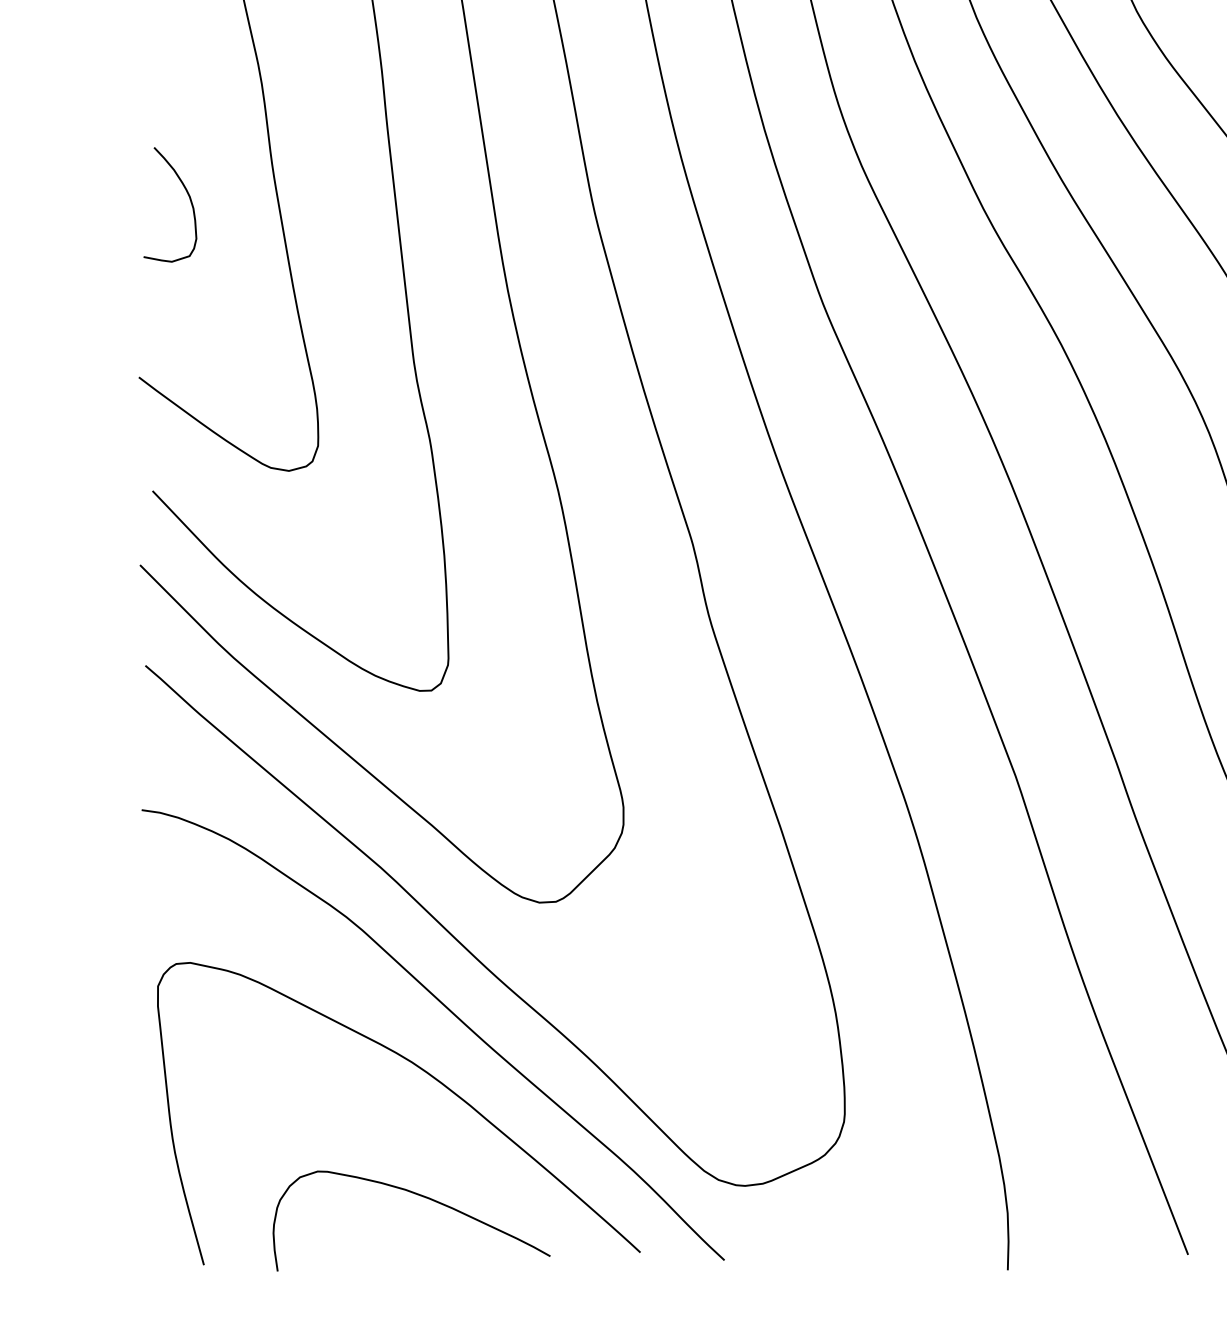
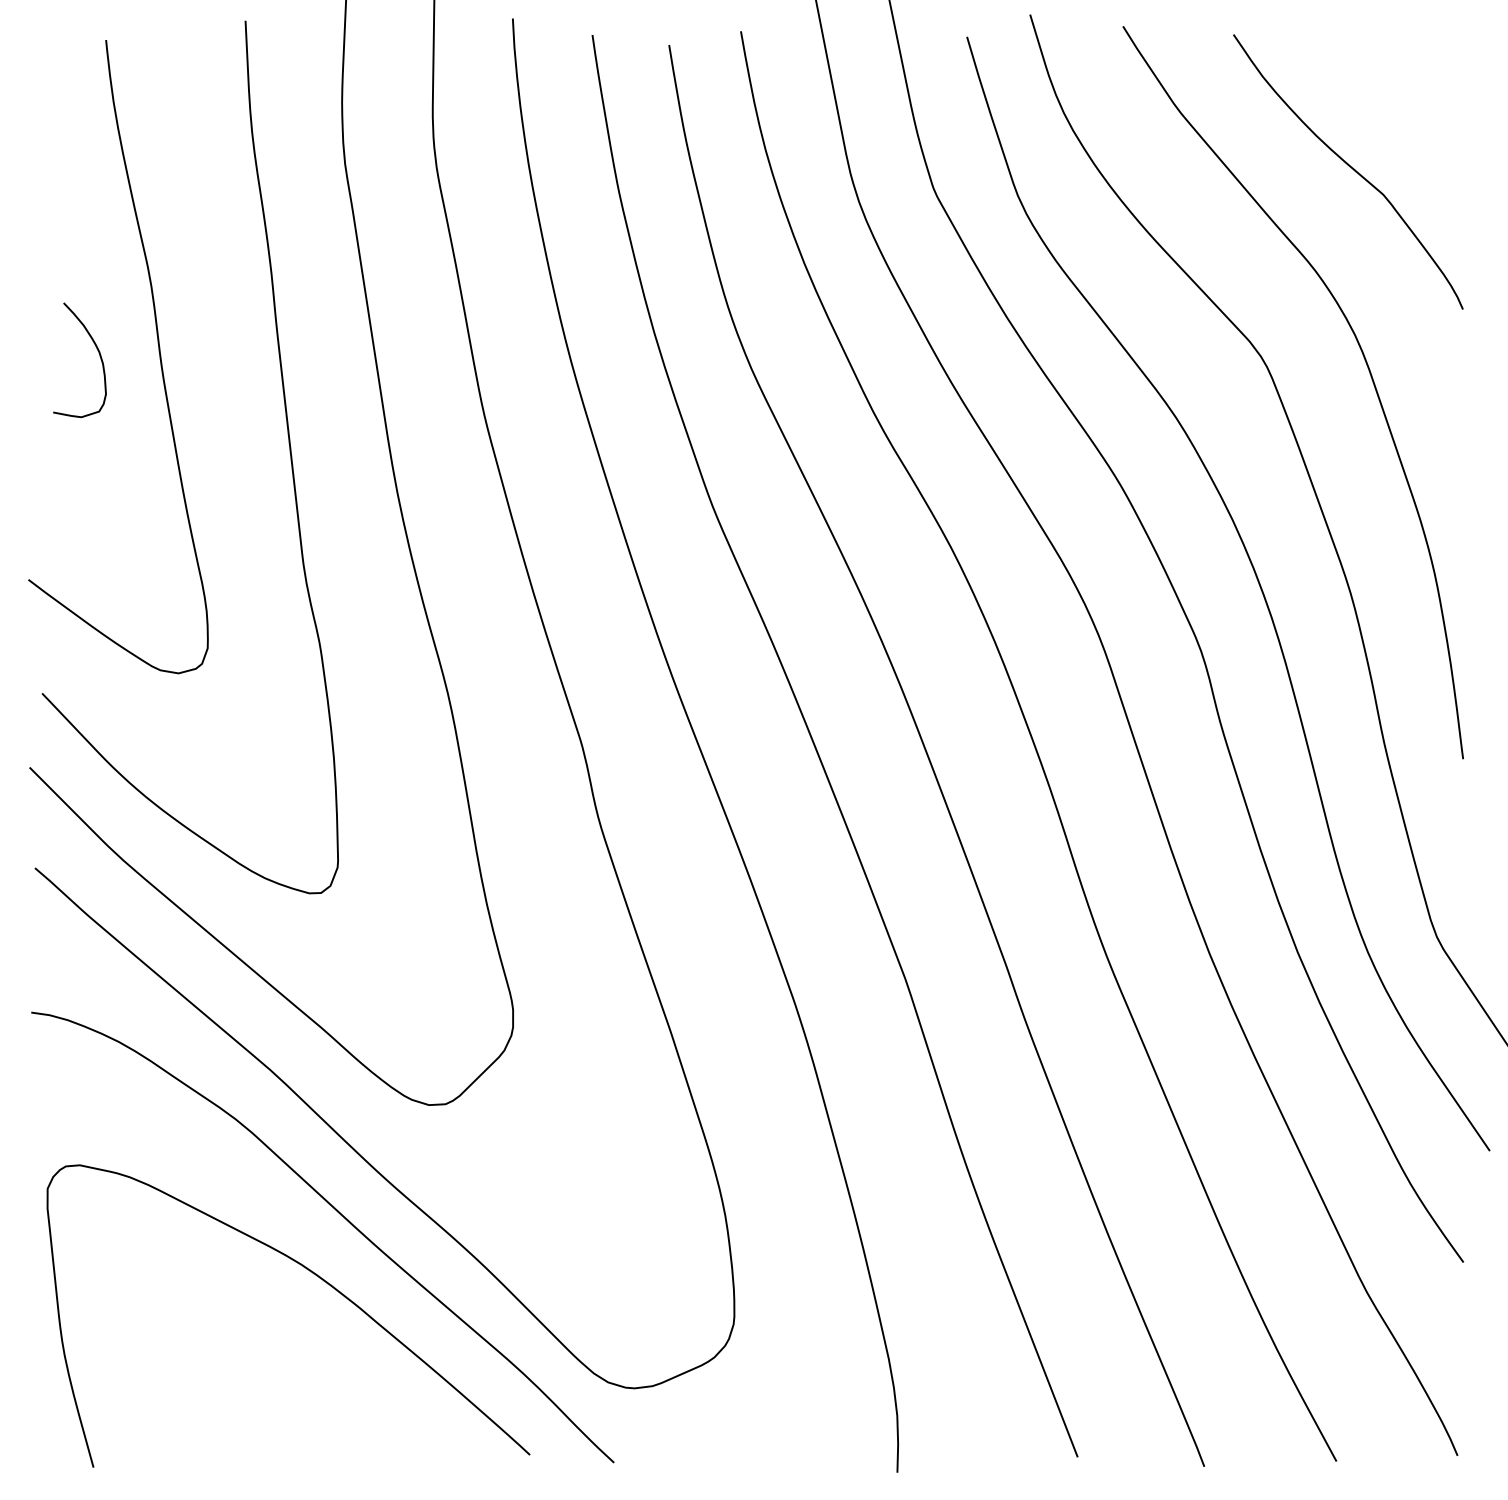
curve: (188, 198) -> (98, 353), moved
curve: (418, 1196) -> (308, 1398), removed

